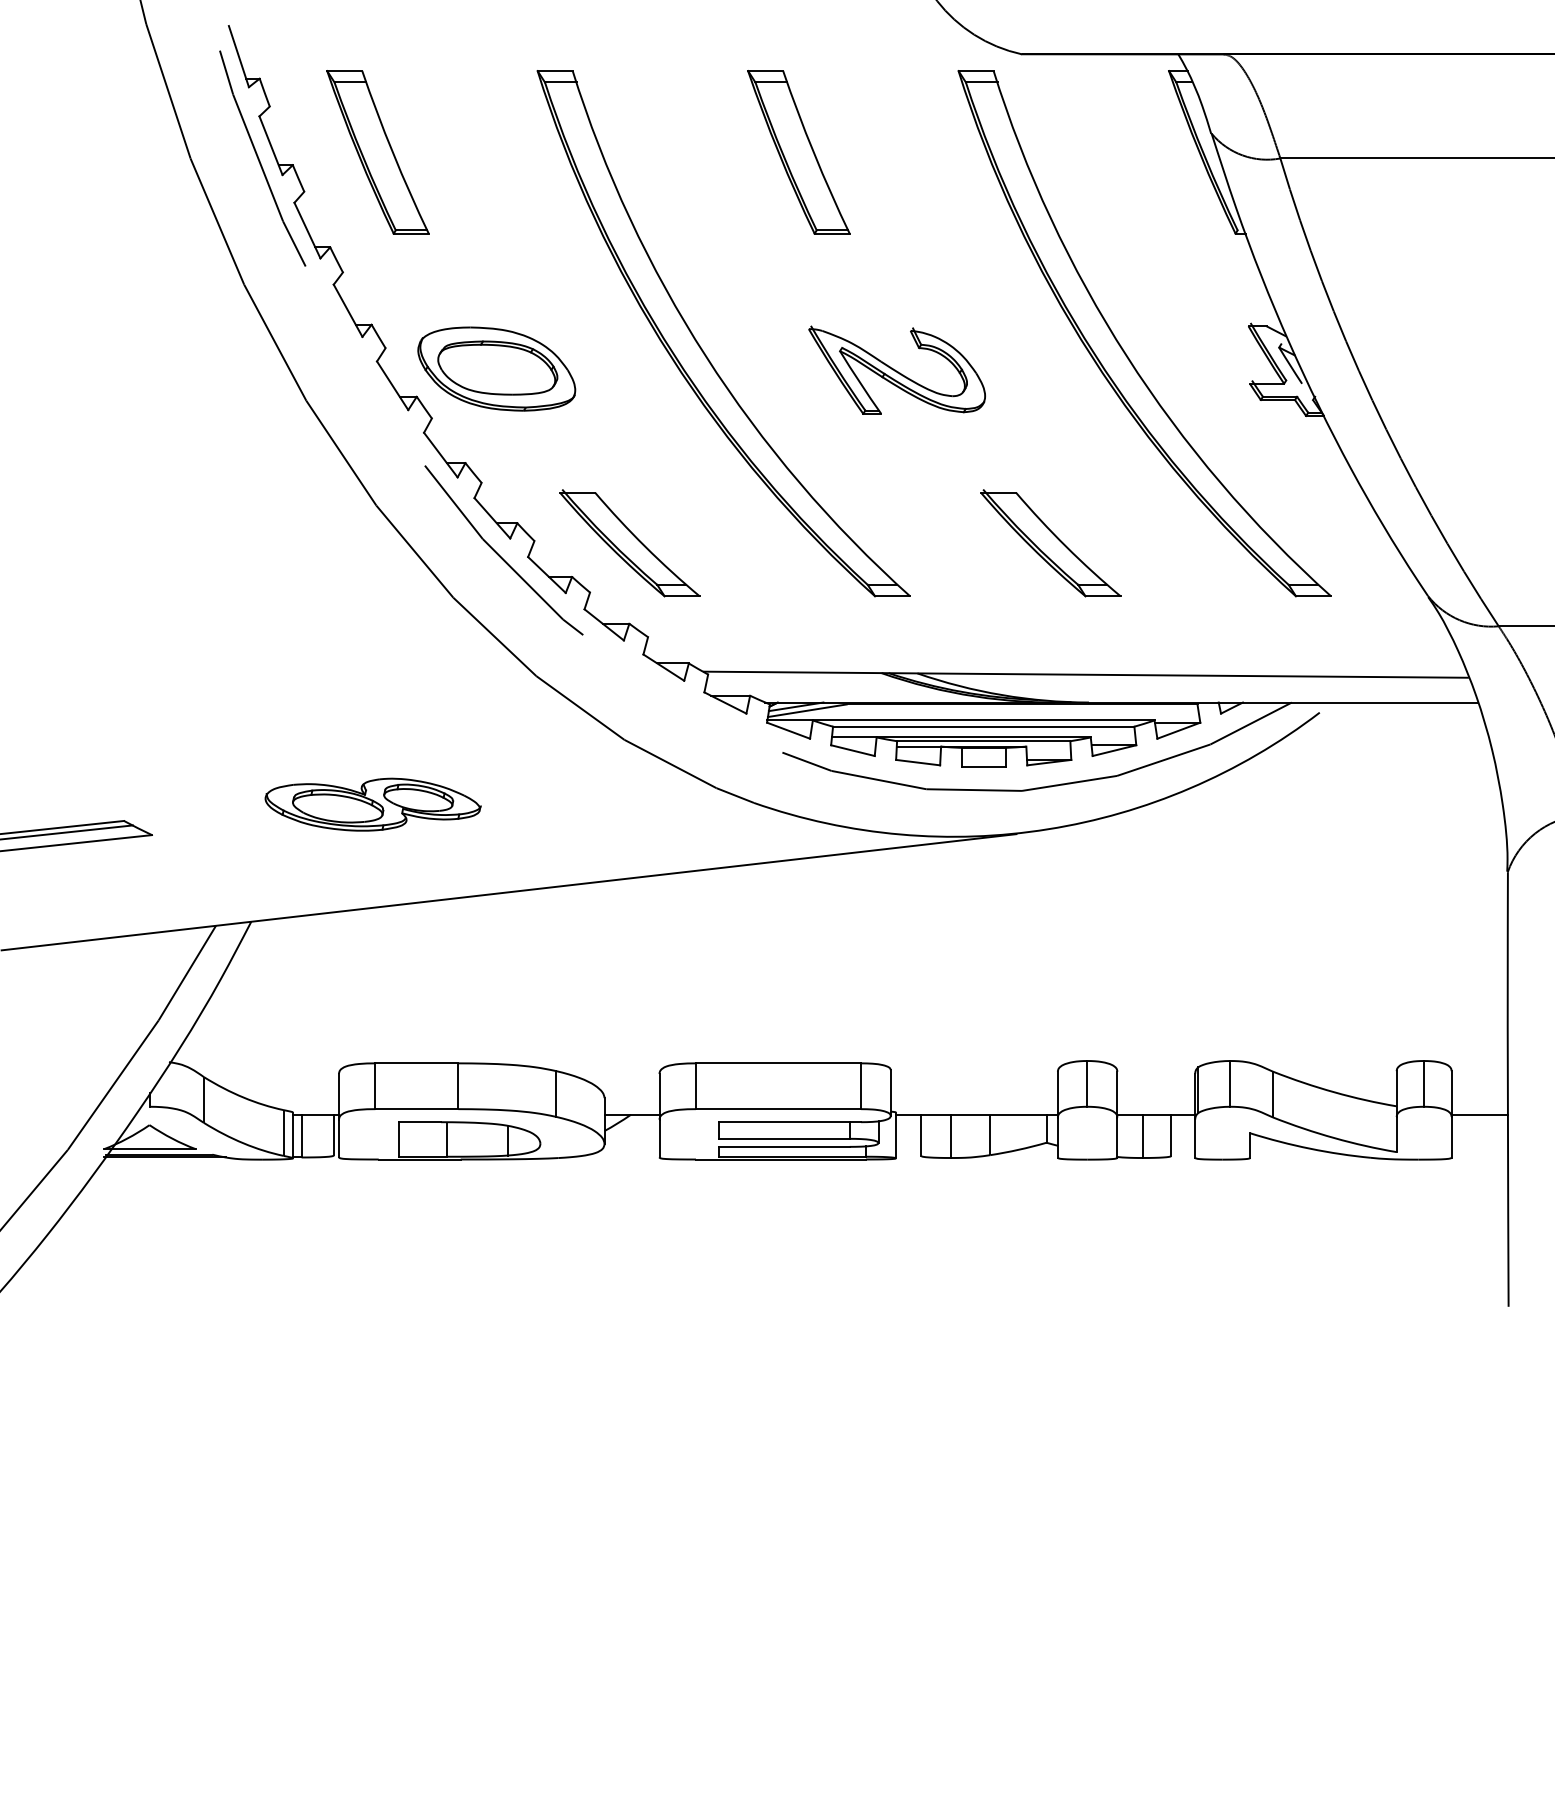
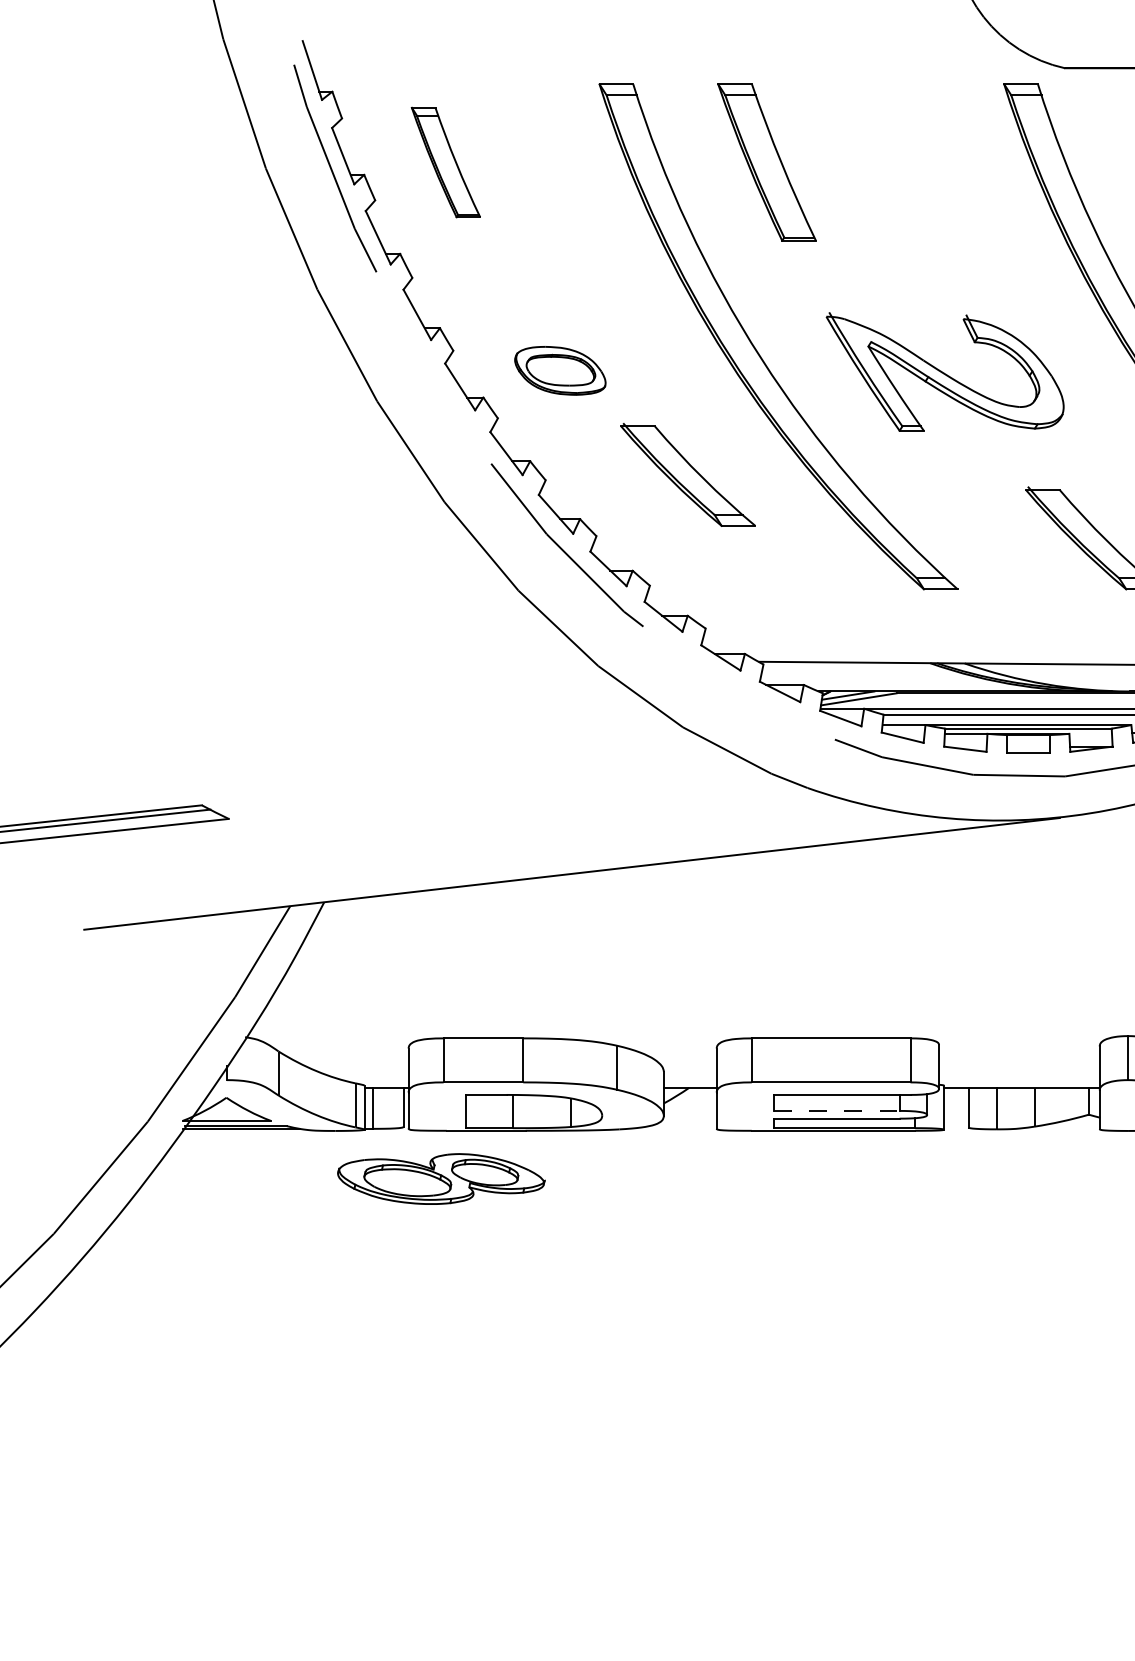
part: (377, 152) -> (445, 162), size x0.7
part: (798, 152) -> (766, 162), moved
part: (496, 368) -> (560, 370), size x0.6
part: (896, 369) -> (944, 371), size x1.4
part: (629, 543) -> (687, 475), moved
part: (372, 804) -> (440, 1178), moved
line: (784, 1138) -> (836, 1110), solid -> dashed

